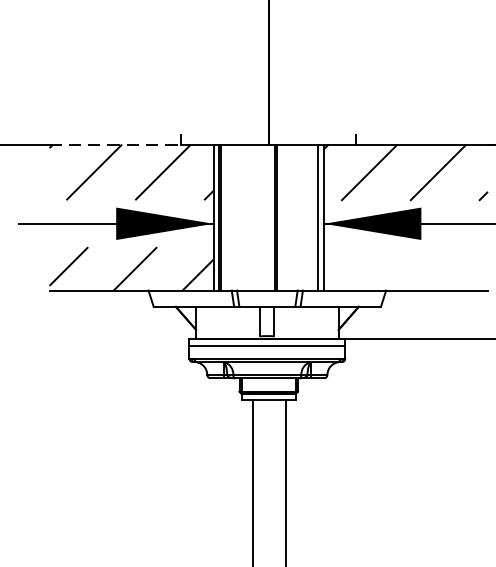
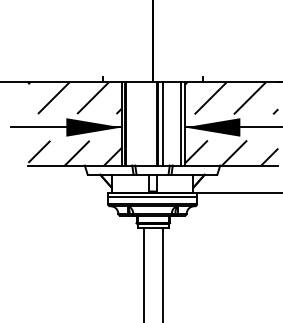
line: (116, 144) -> (66, 82), dashed -> solid
line: (284, 216) -> (162, 123), added
hatch: (405, 267) -> (231, 152), added

